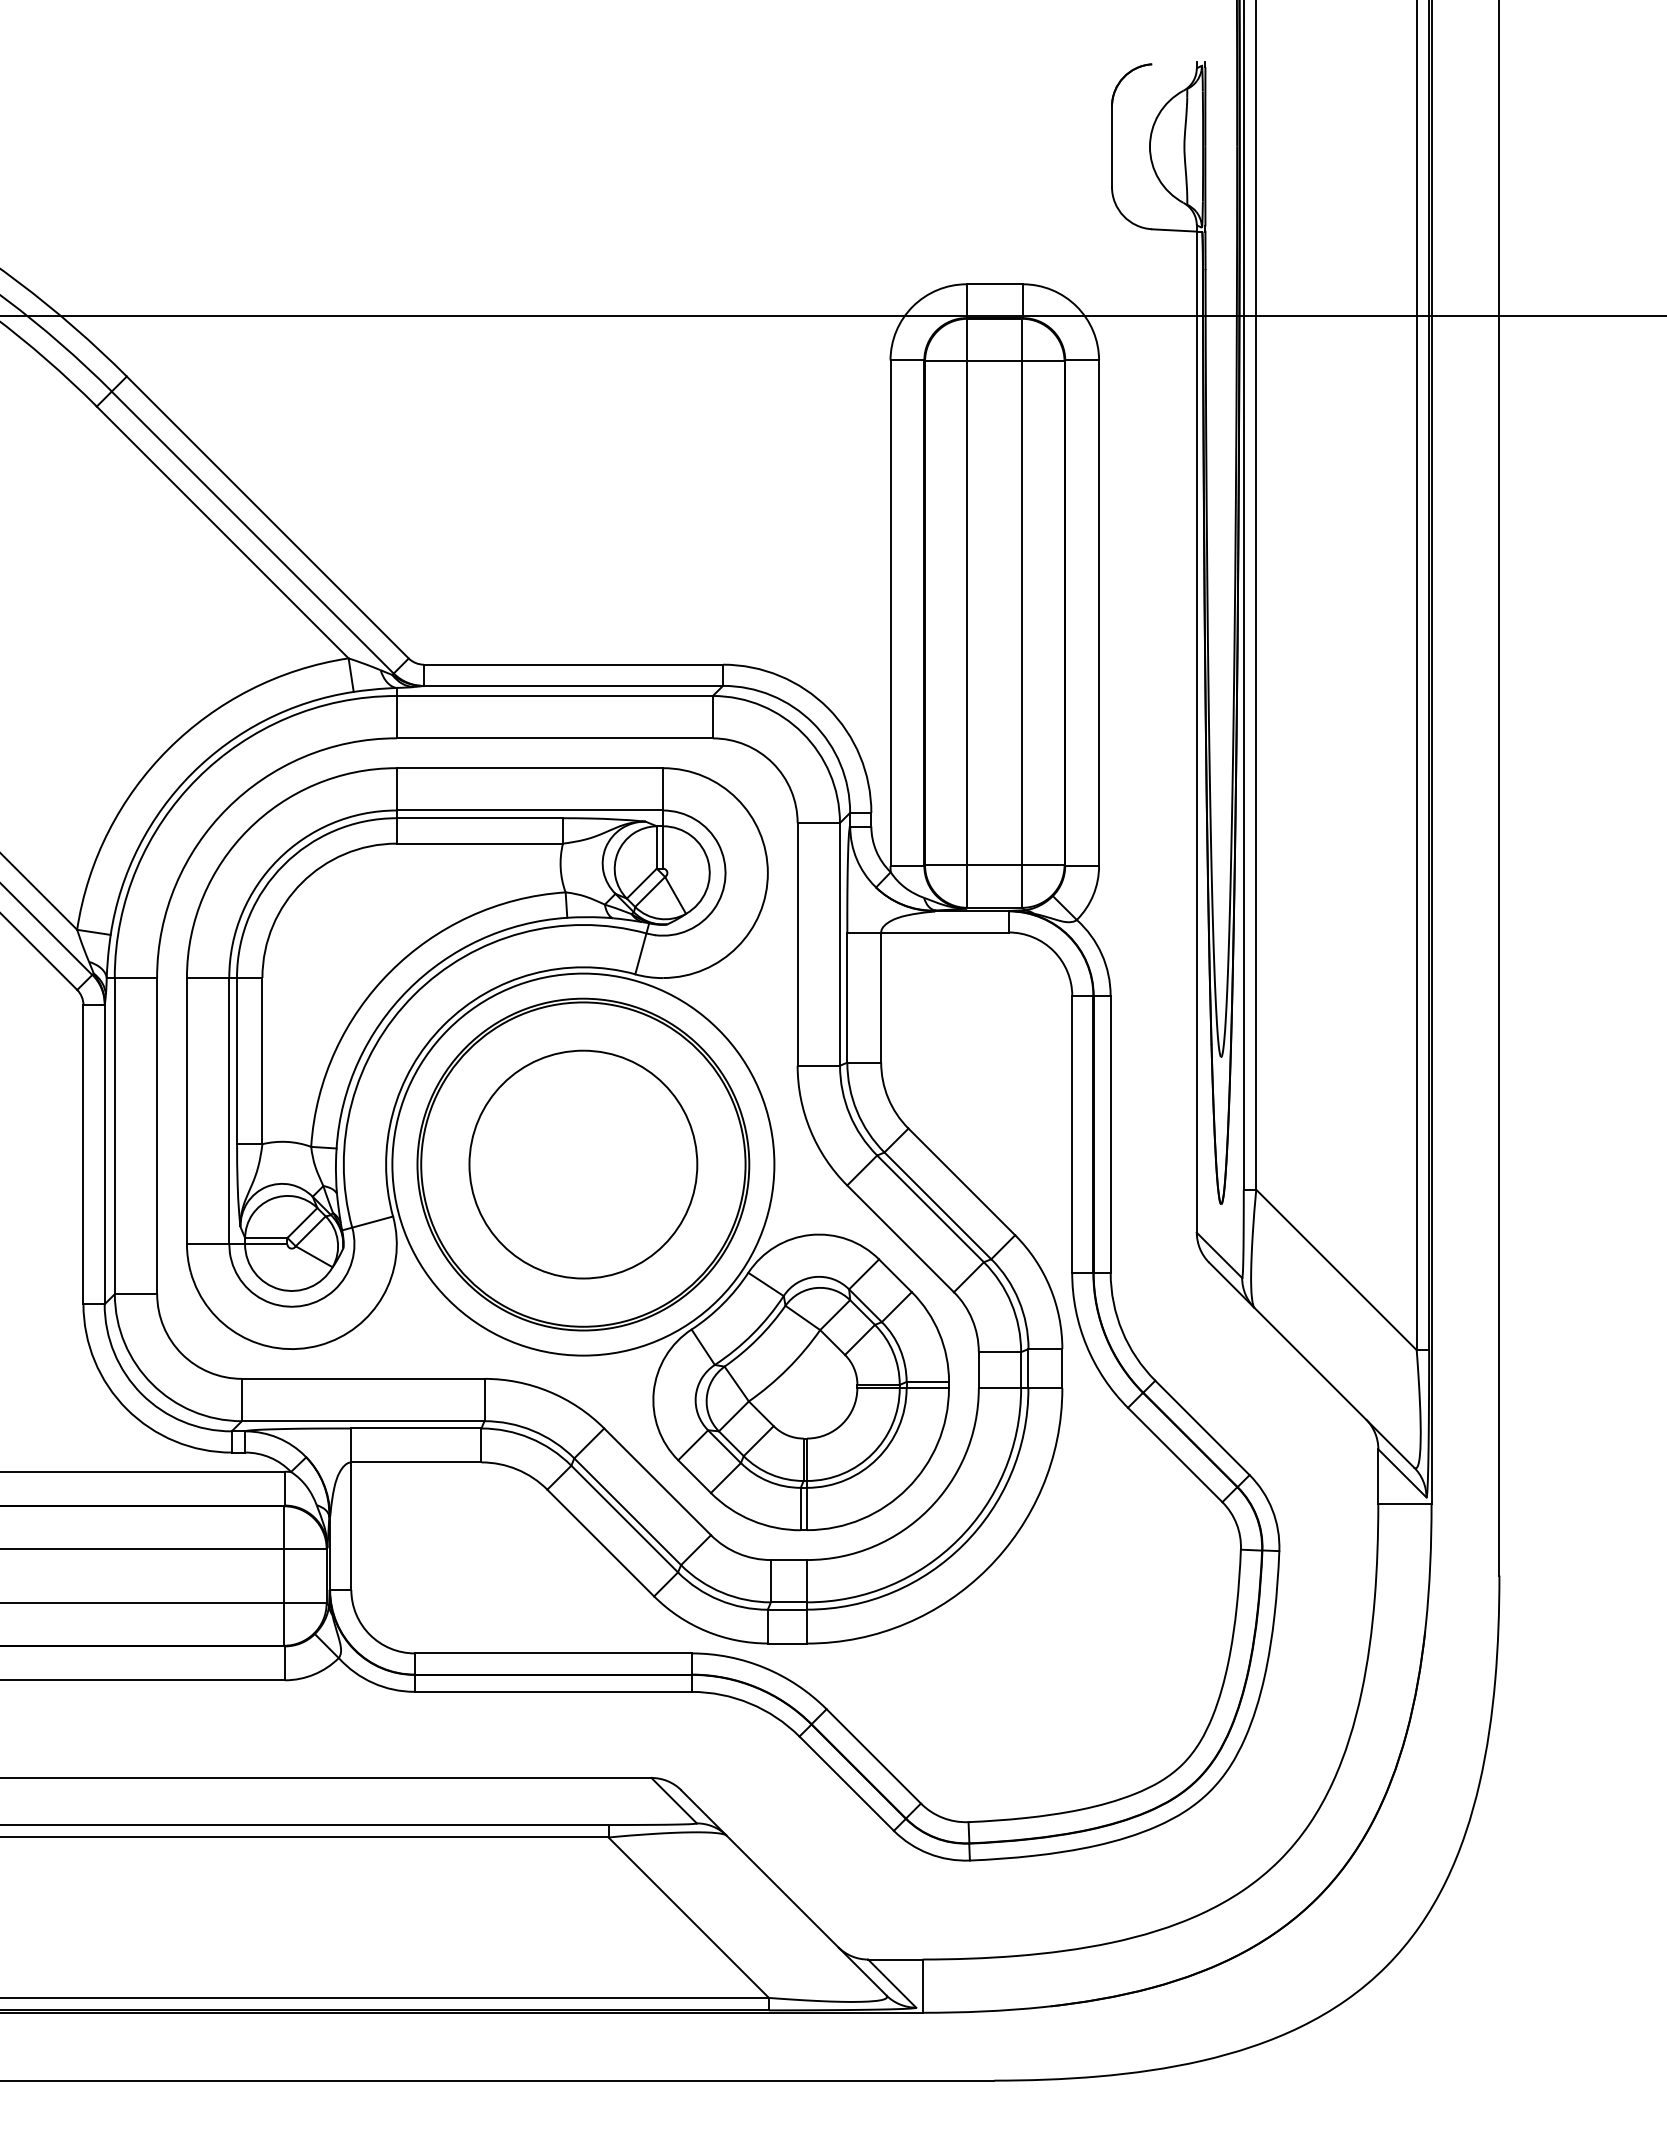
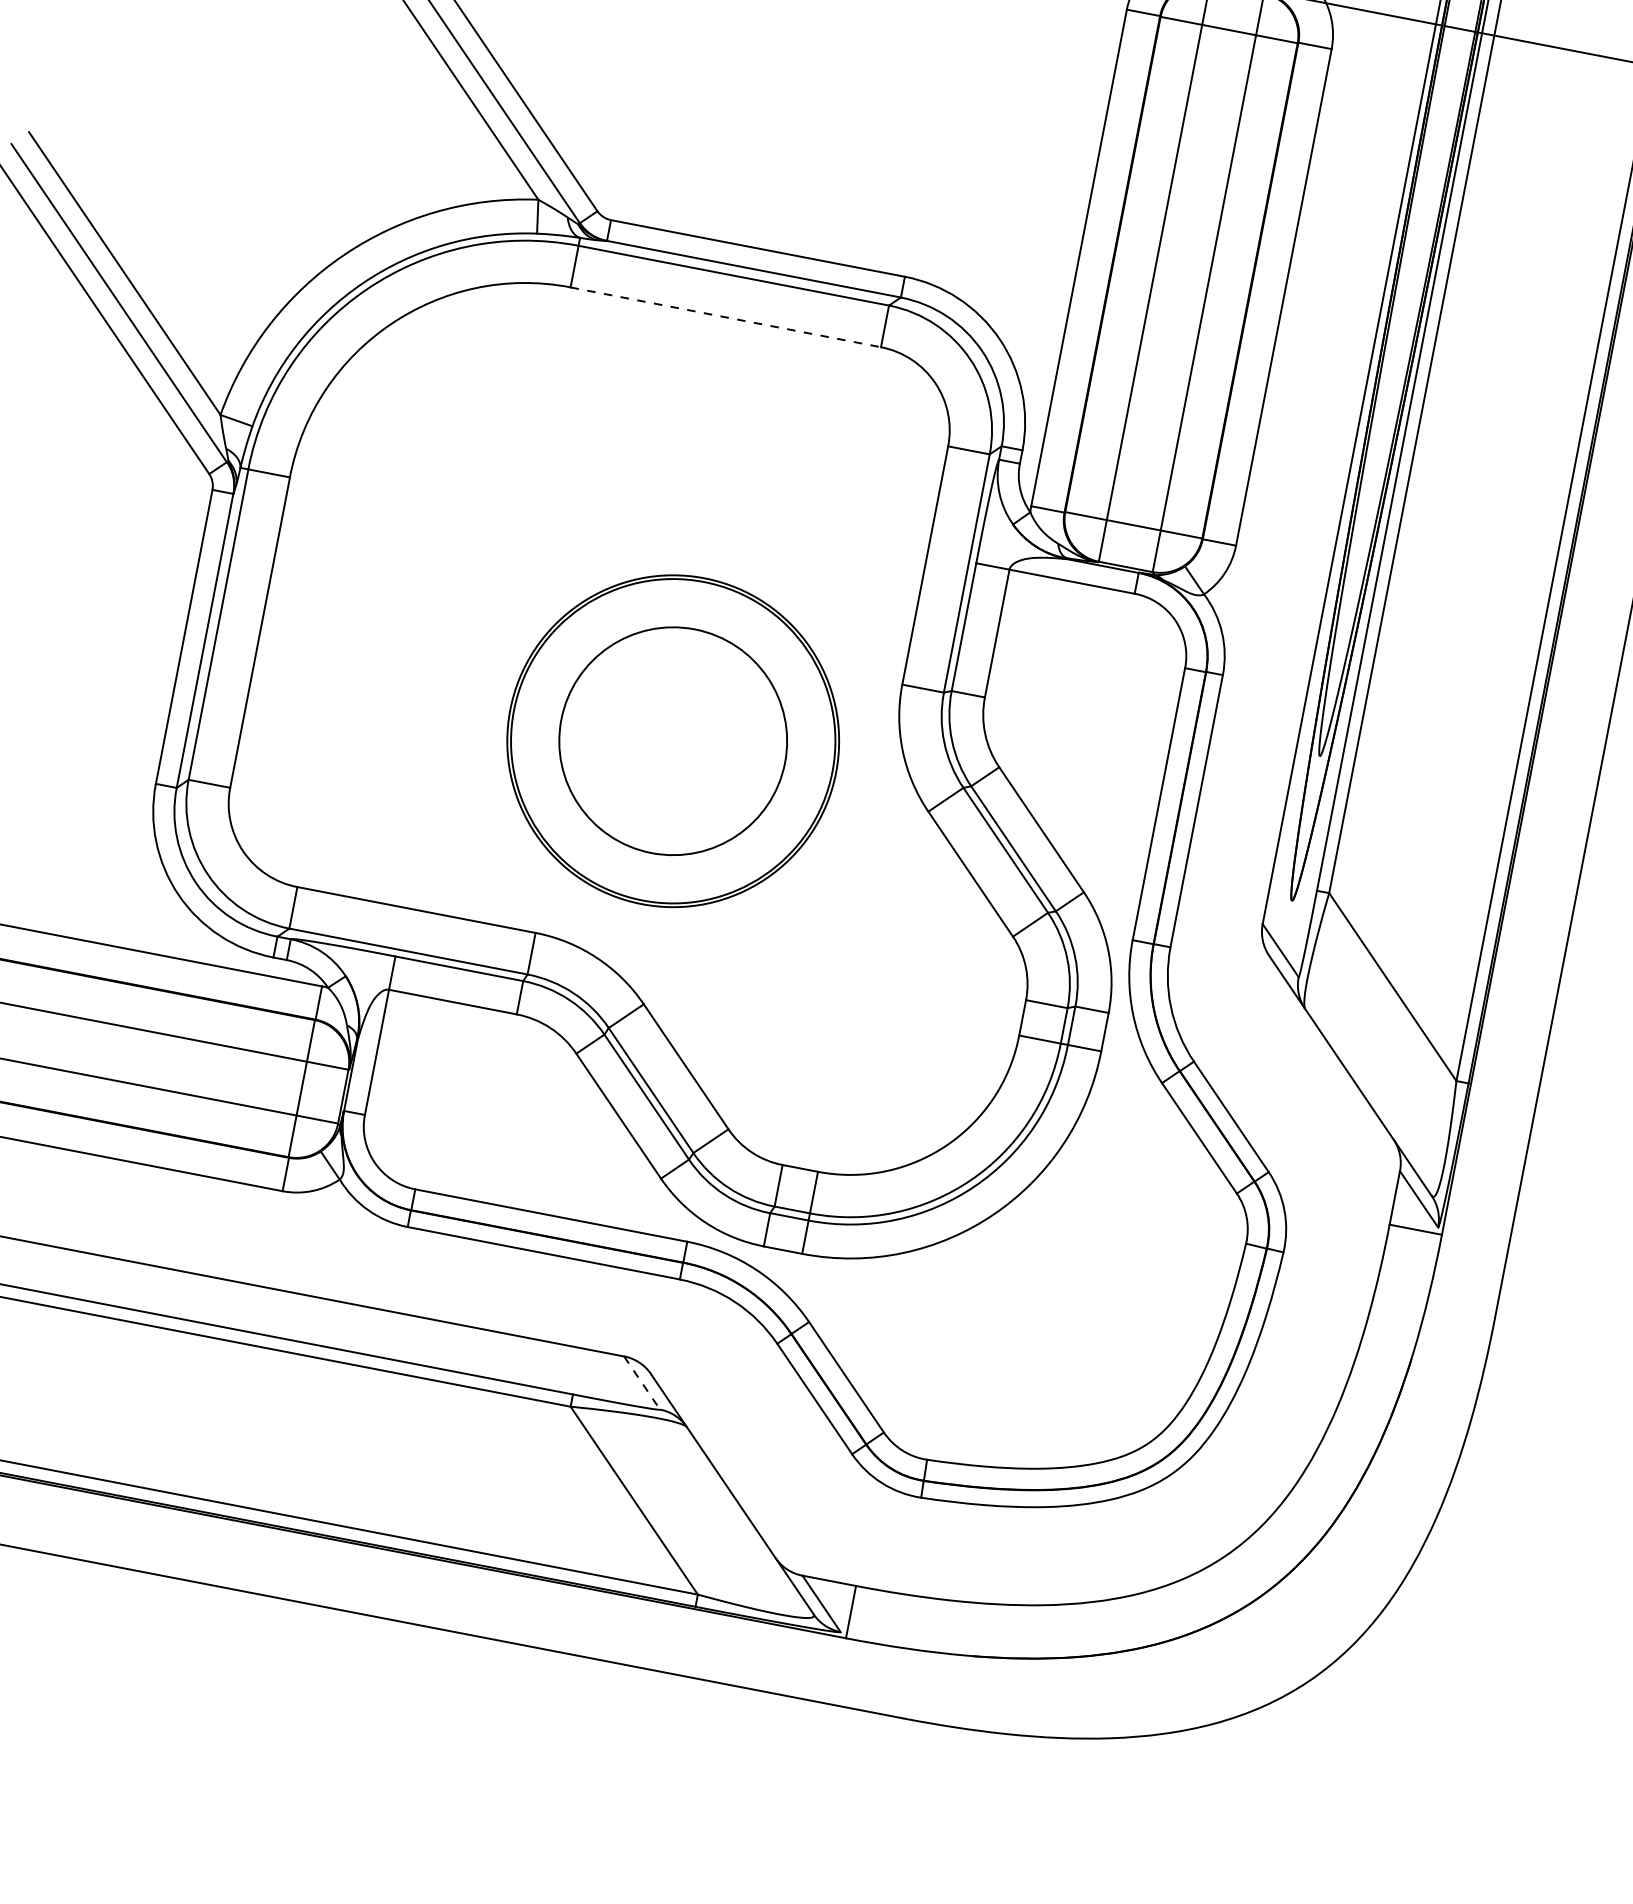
line: (555, 738) -> (726, 317), solid -> dashed
part: (567, 1149) -> (660, 723), removed
line: (674, 1801) -> (642, 1383), solid -> dashed

